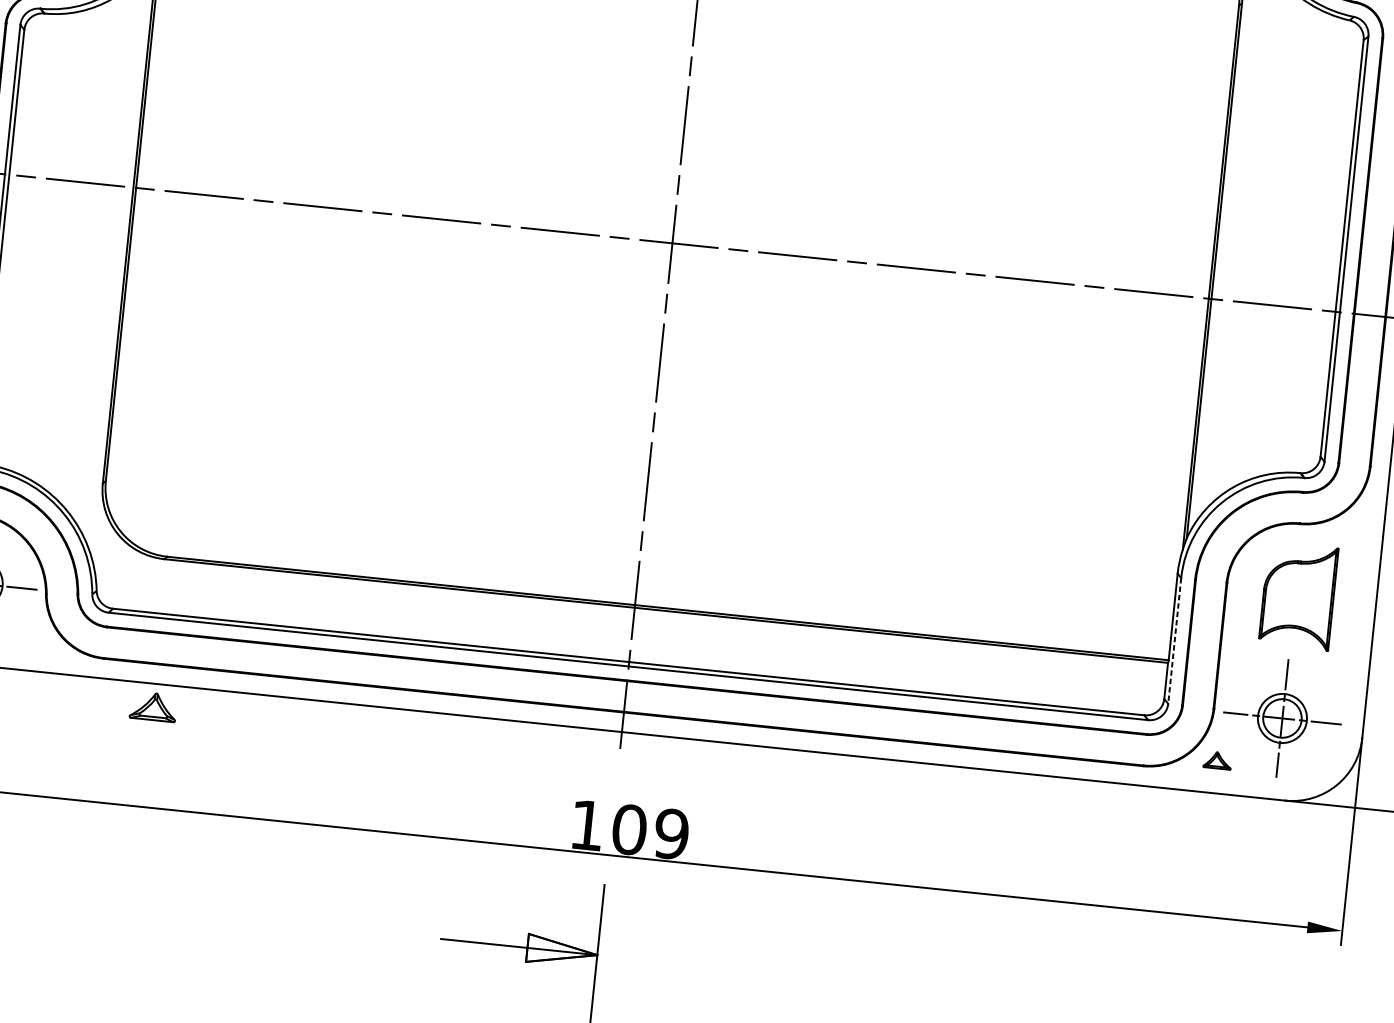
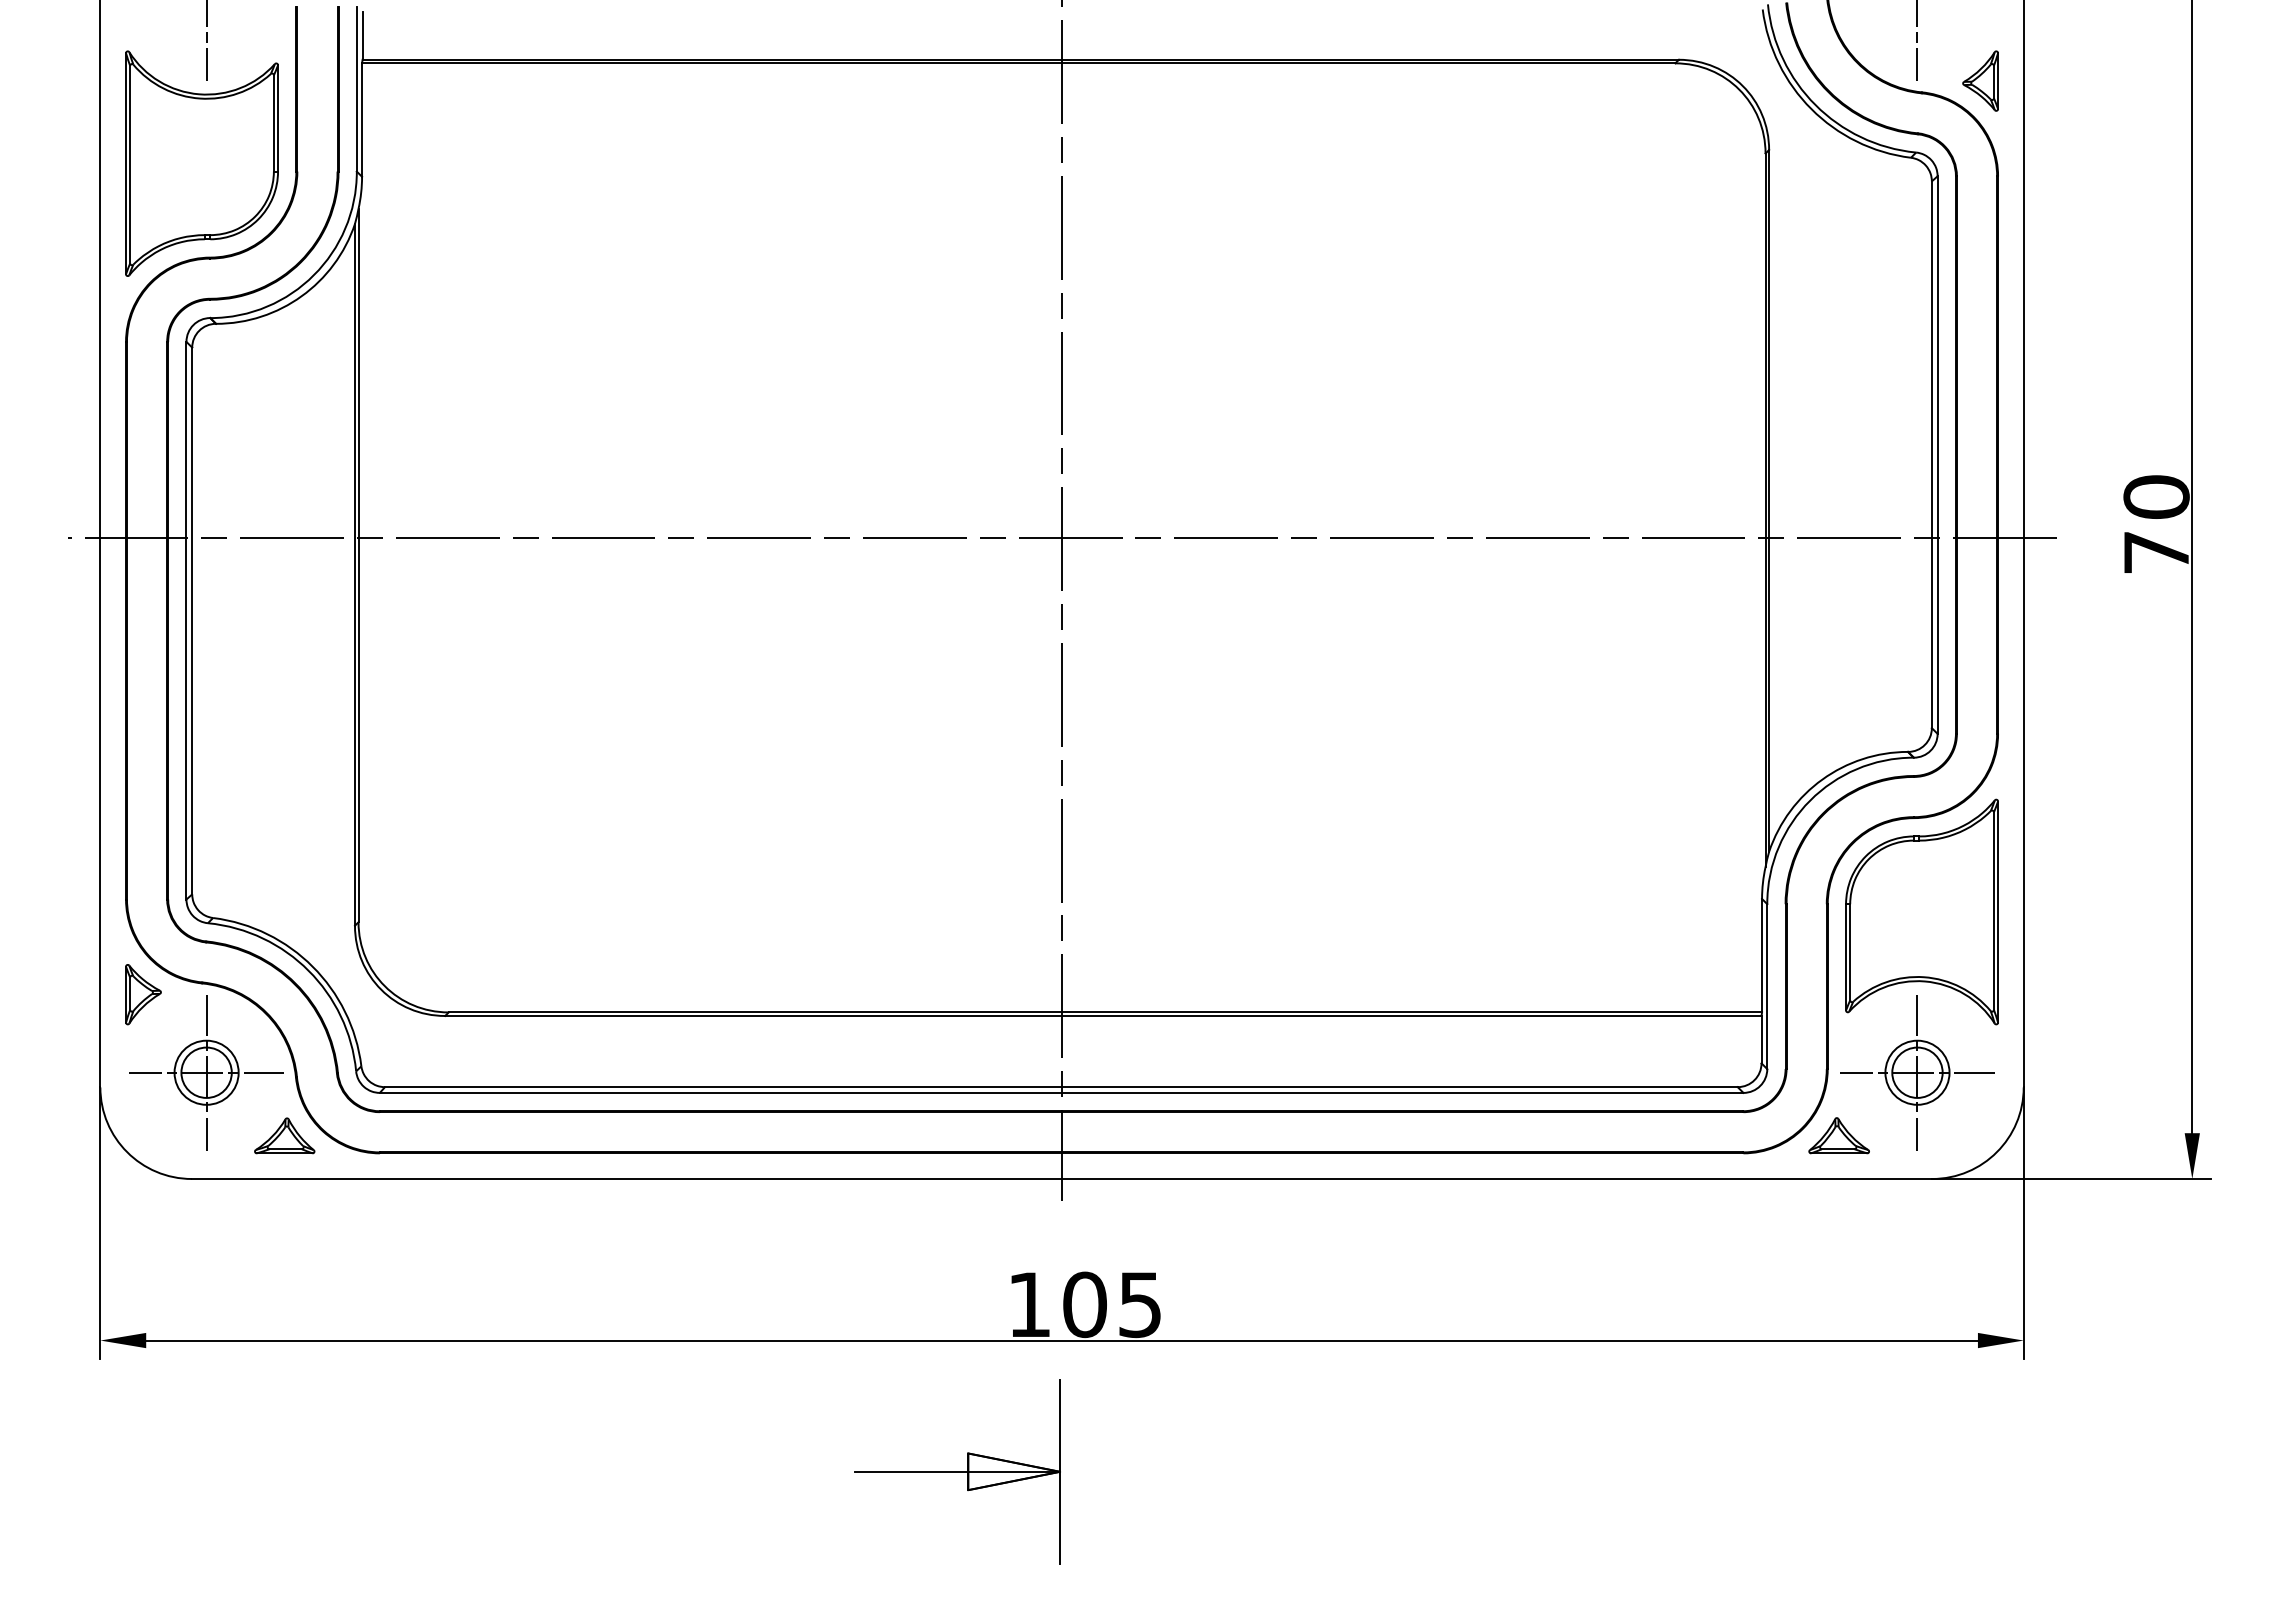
part: (1298, 595) -> (1921, 911), size x1.67
line: (1174, 641) -> (1767, 987), dashed -> solid
part: (153, 706) -> (284, 1135), moved
part: (1217, 760) -> (1838, 1135), size x1.67
text: (671, 833) -> (1140, 1304), 109 -> 105

